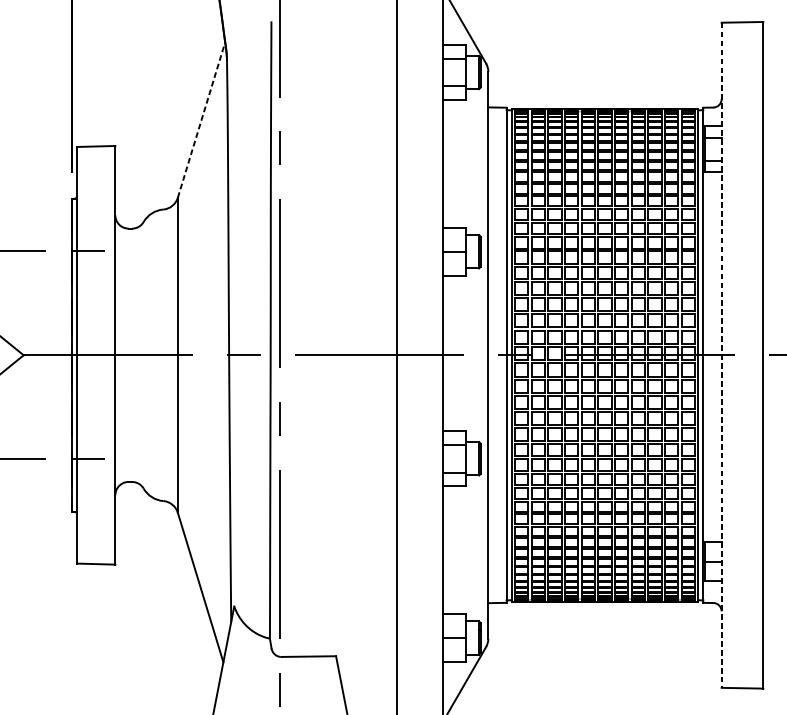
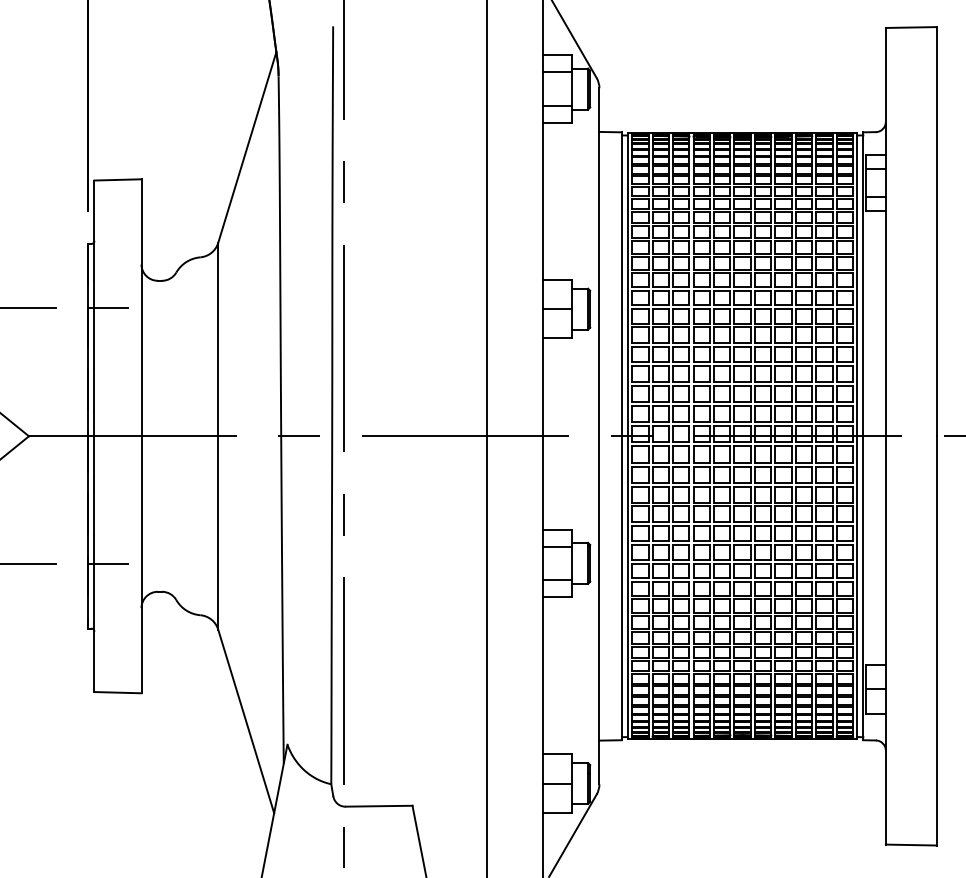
line: (201, 120) -> (247, 147), dashed -> solid
line: (721, 355) -> (885, 436), dashed -> solid

